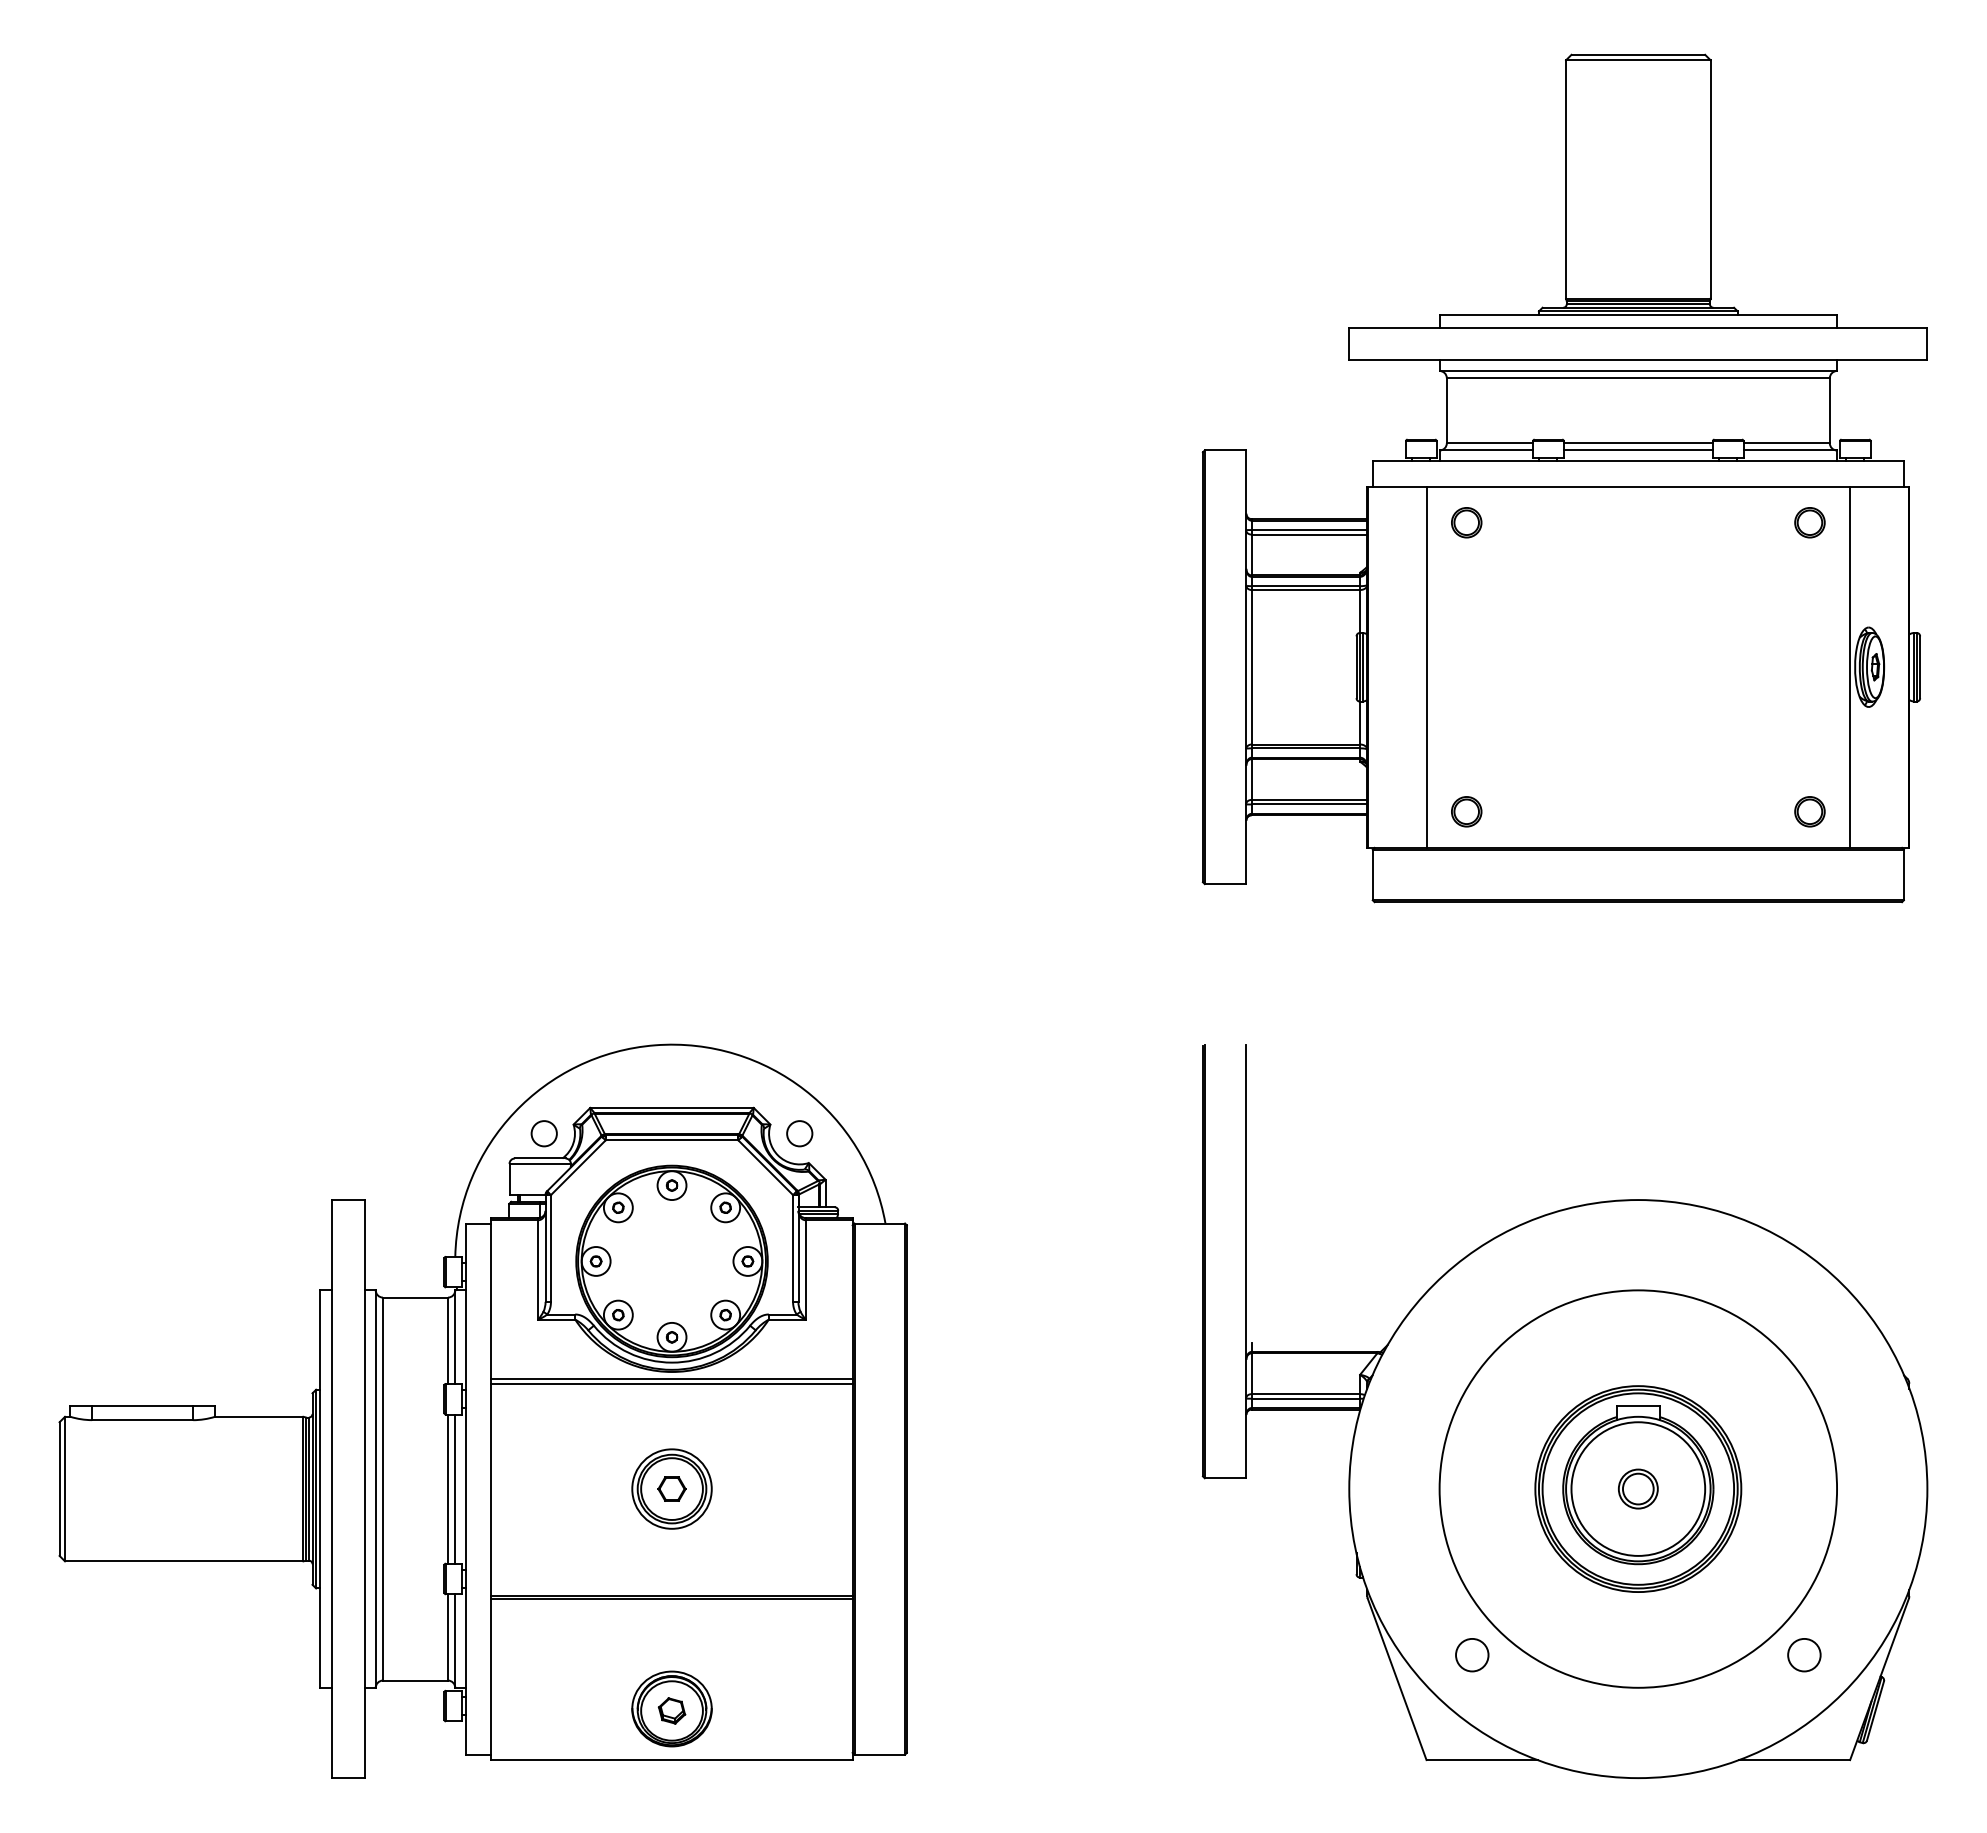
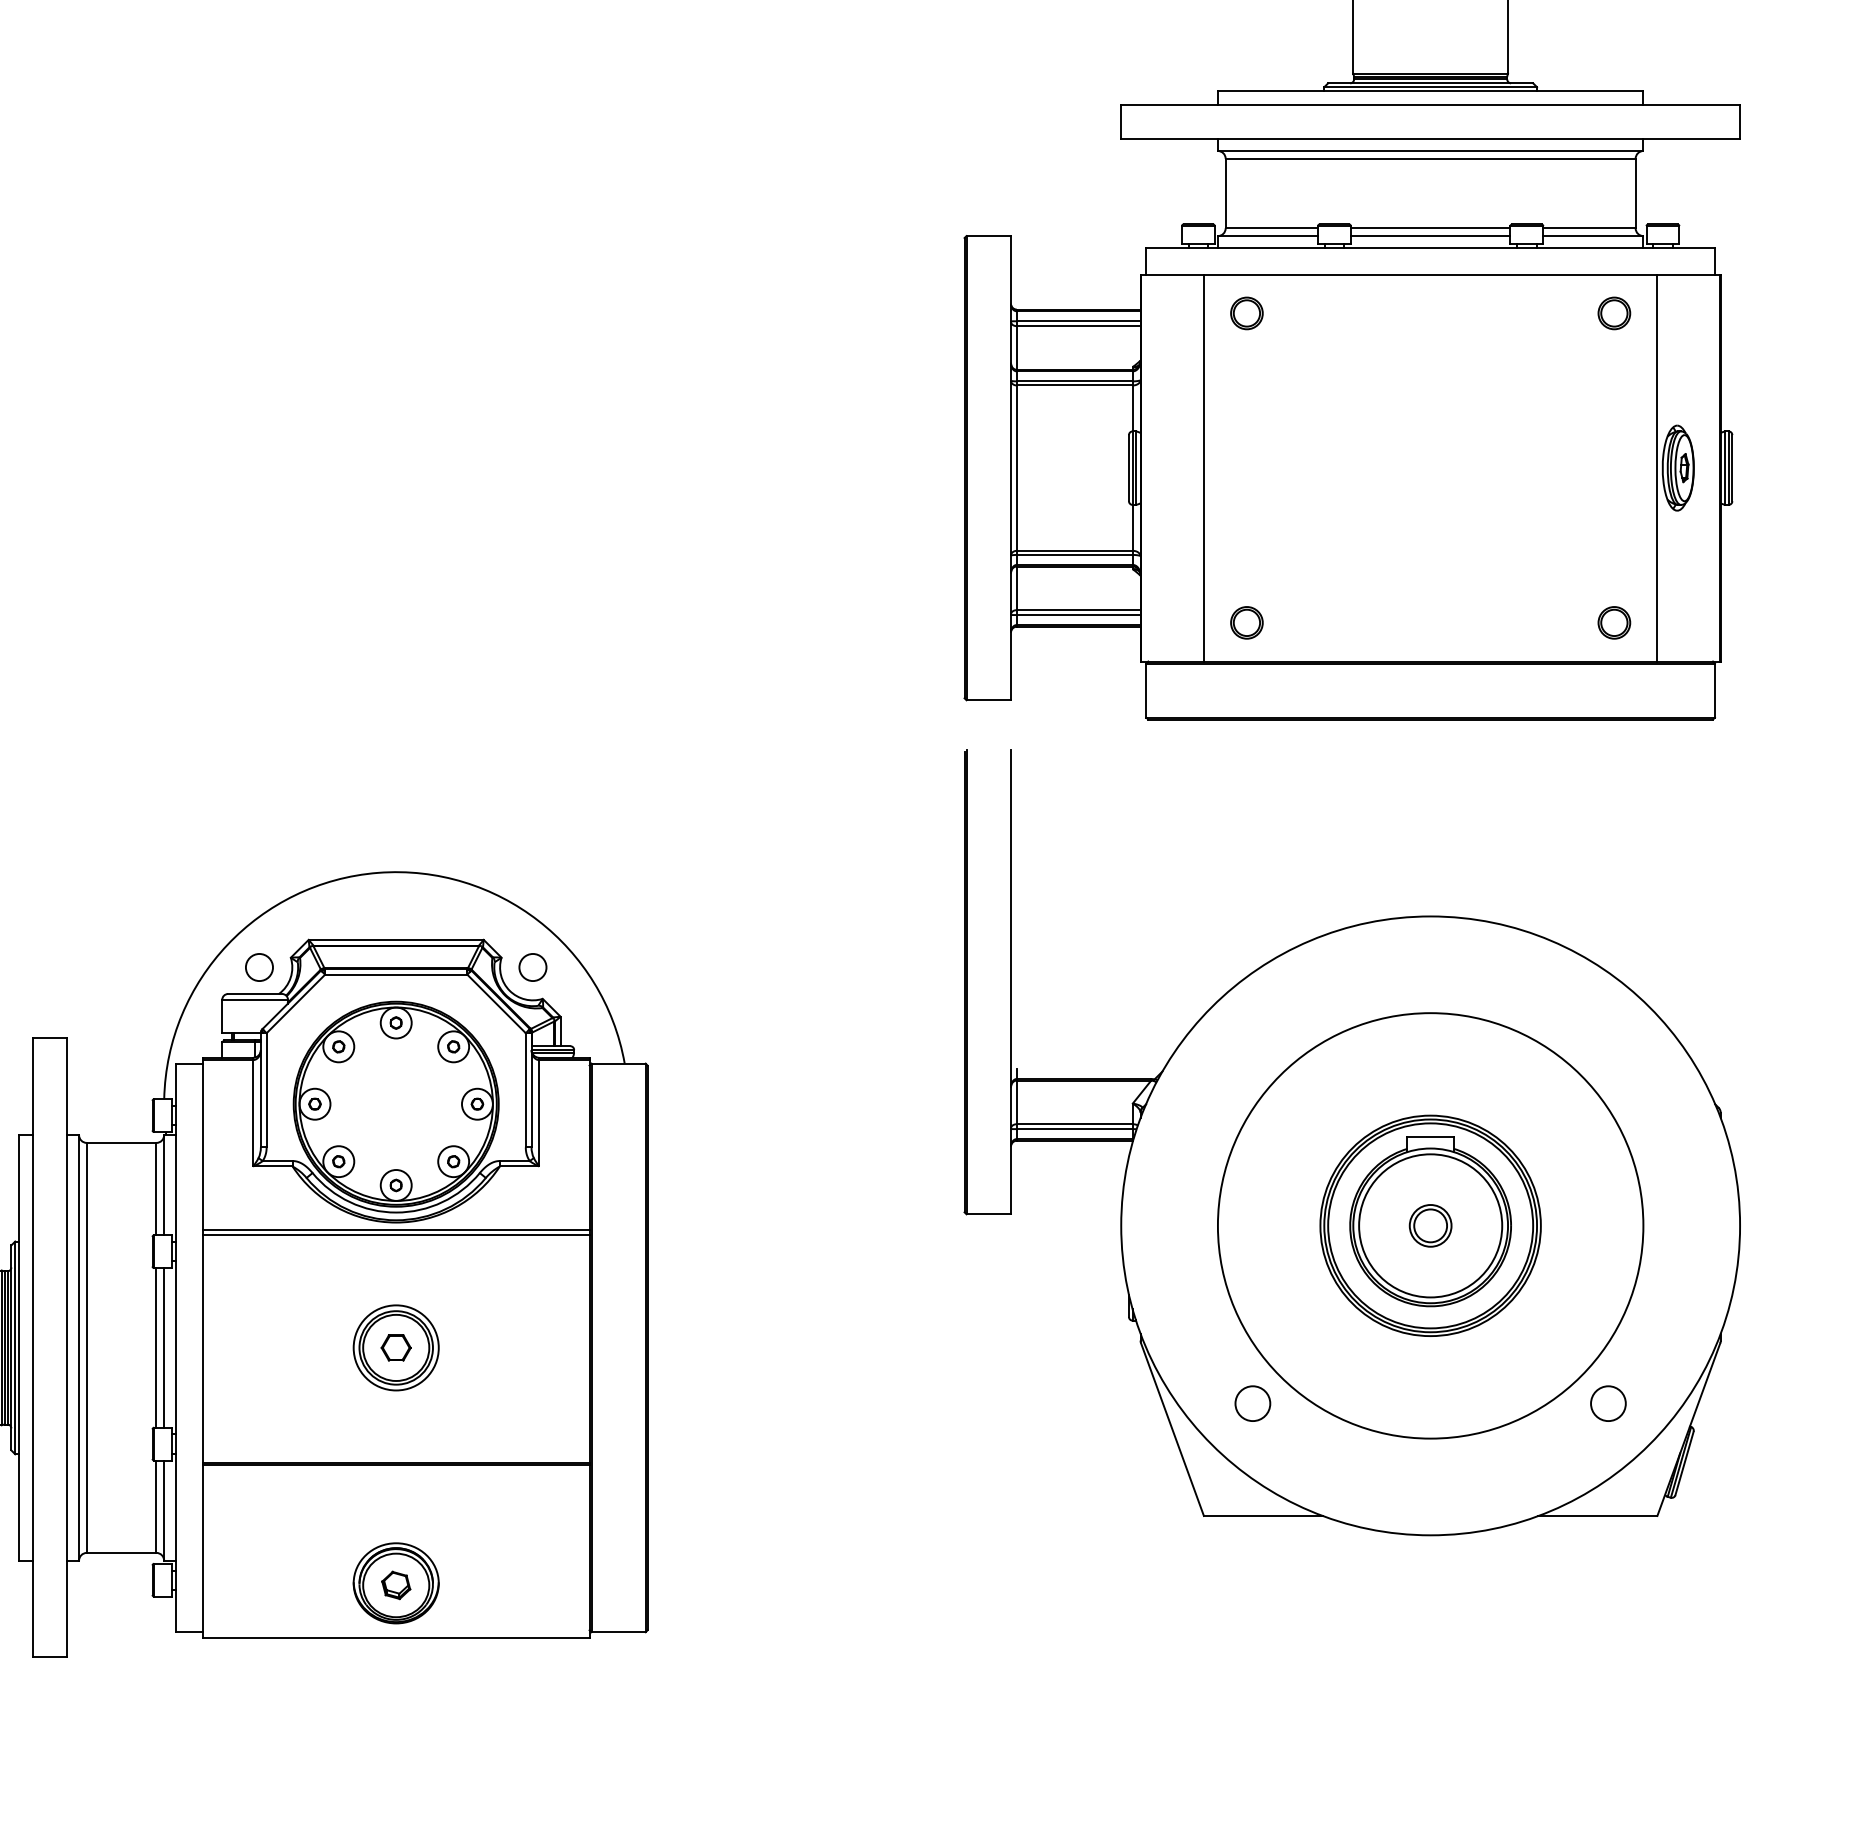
part: (1564, 1411) -> (1351, 1142), moved

